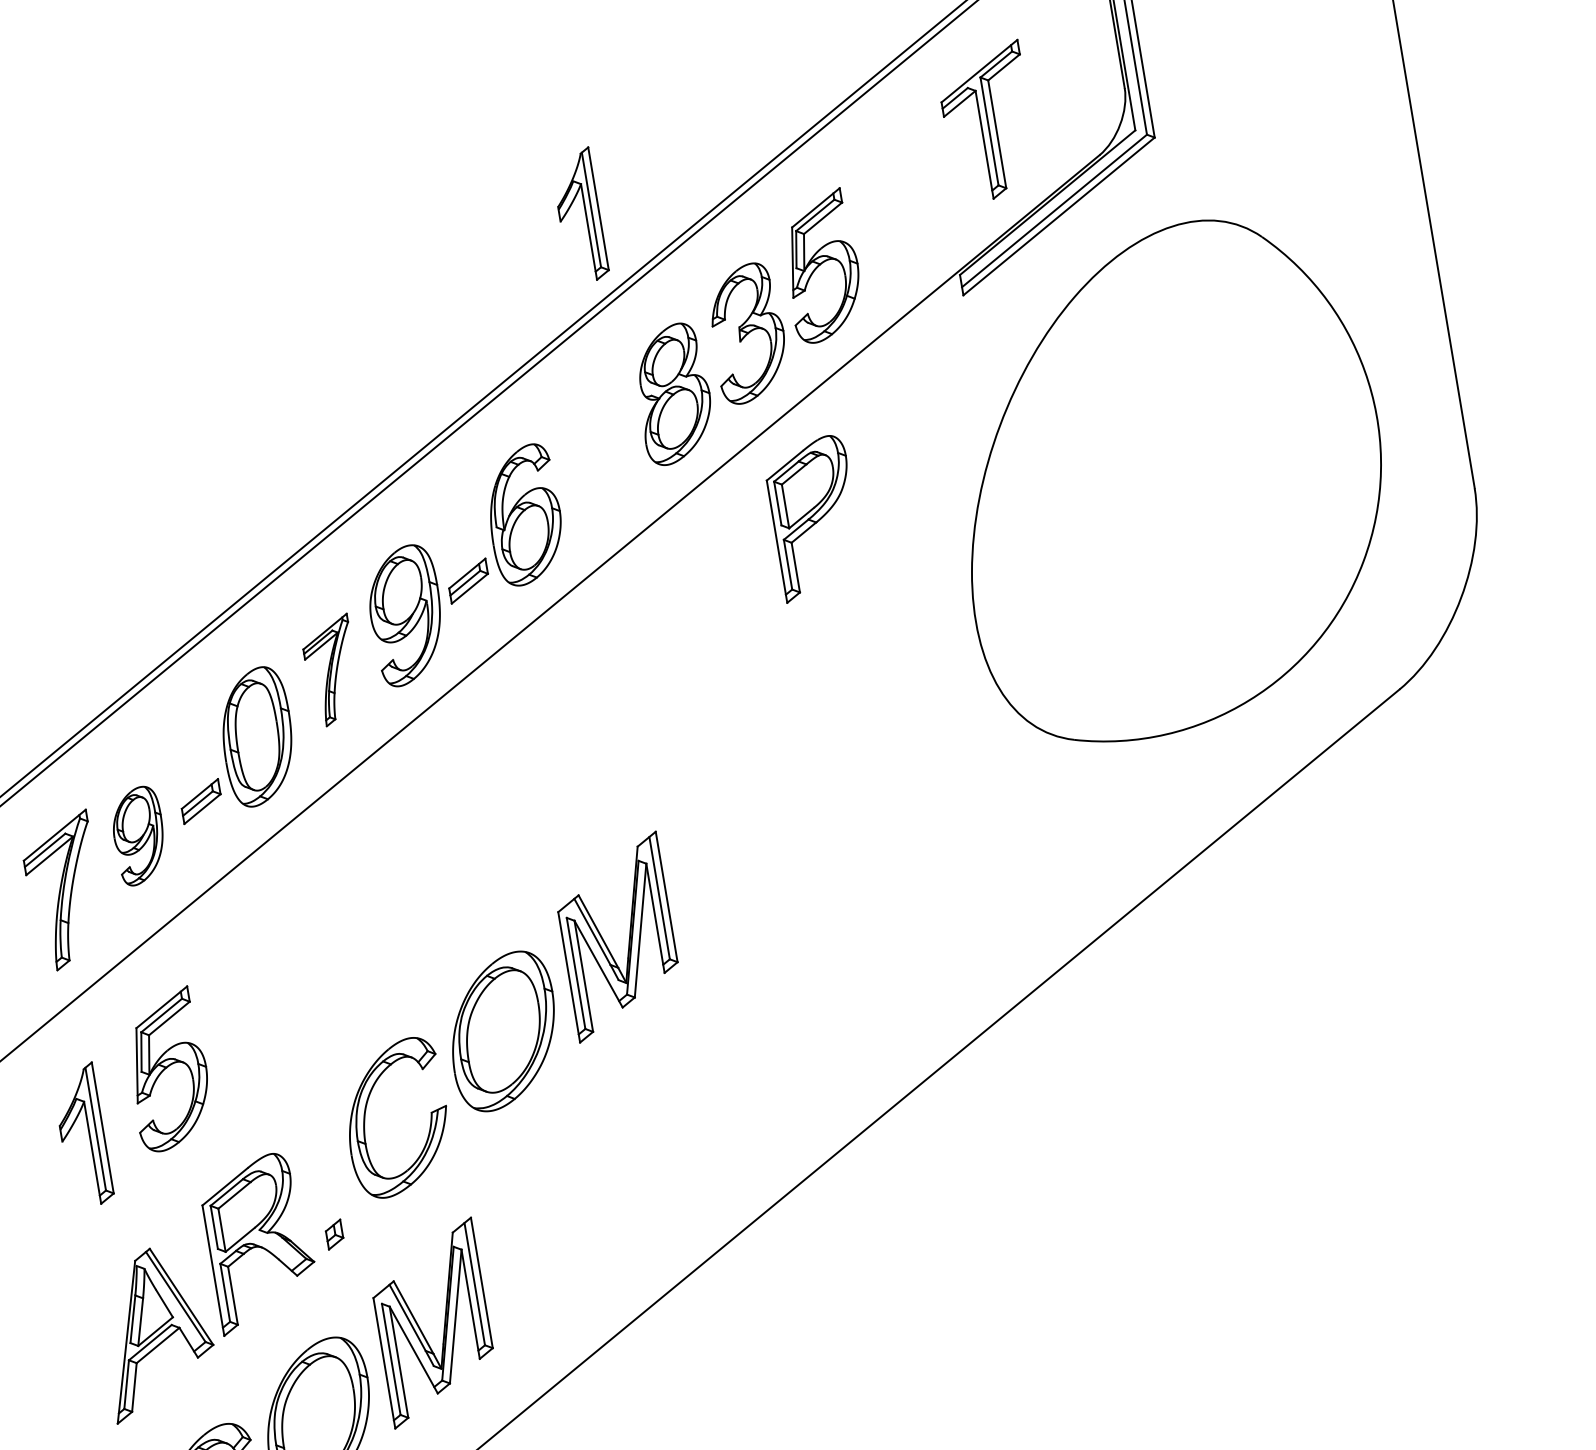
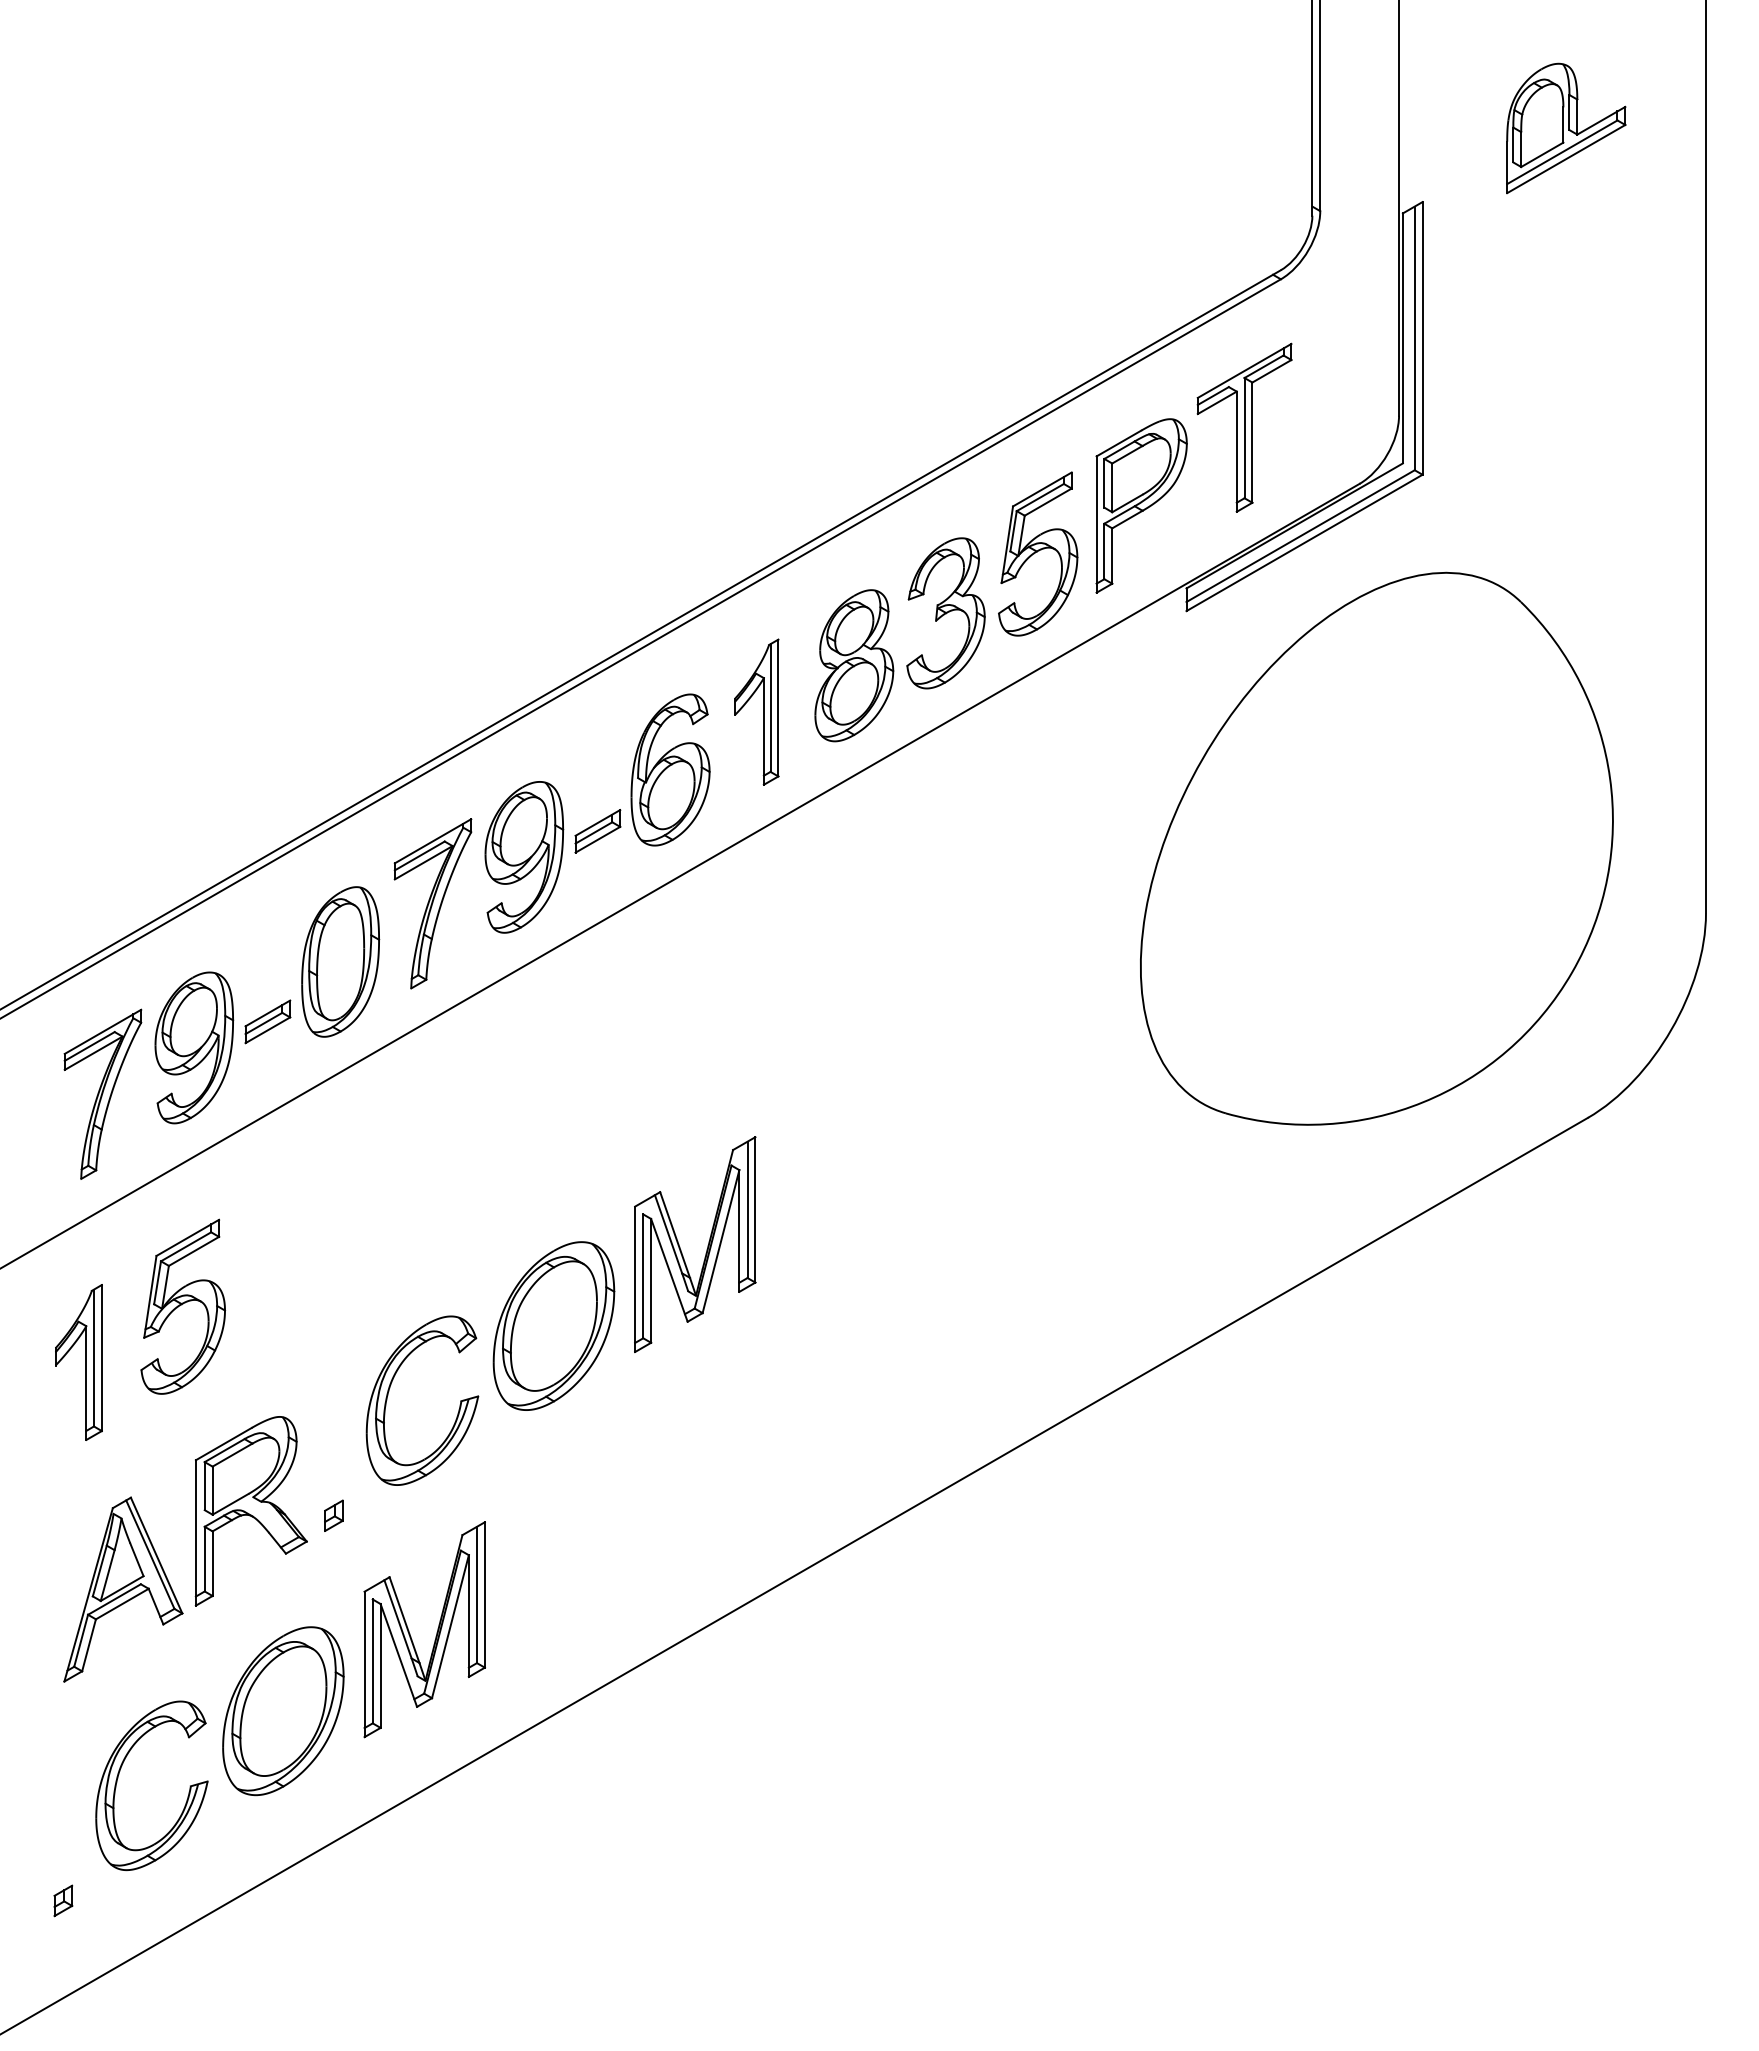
part: (585, 214) -> (763, 711), moved
part: (814, 517) -> (1141, 505), moved
part: (331, 670) -> (432, 903), size x1.43
part: (139, 835) -> (194, 1047), size x1.43

